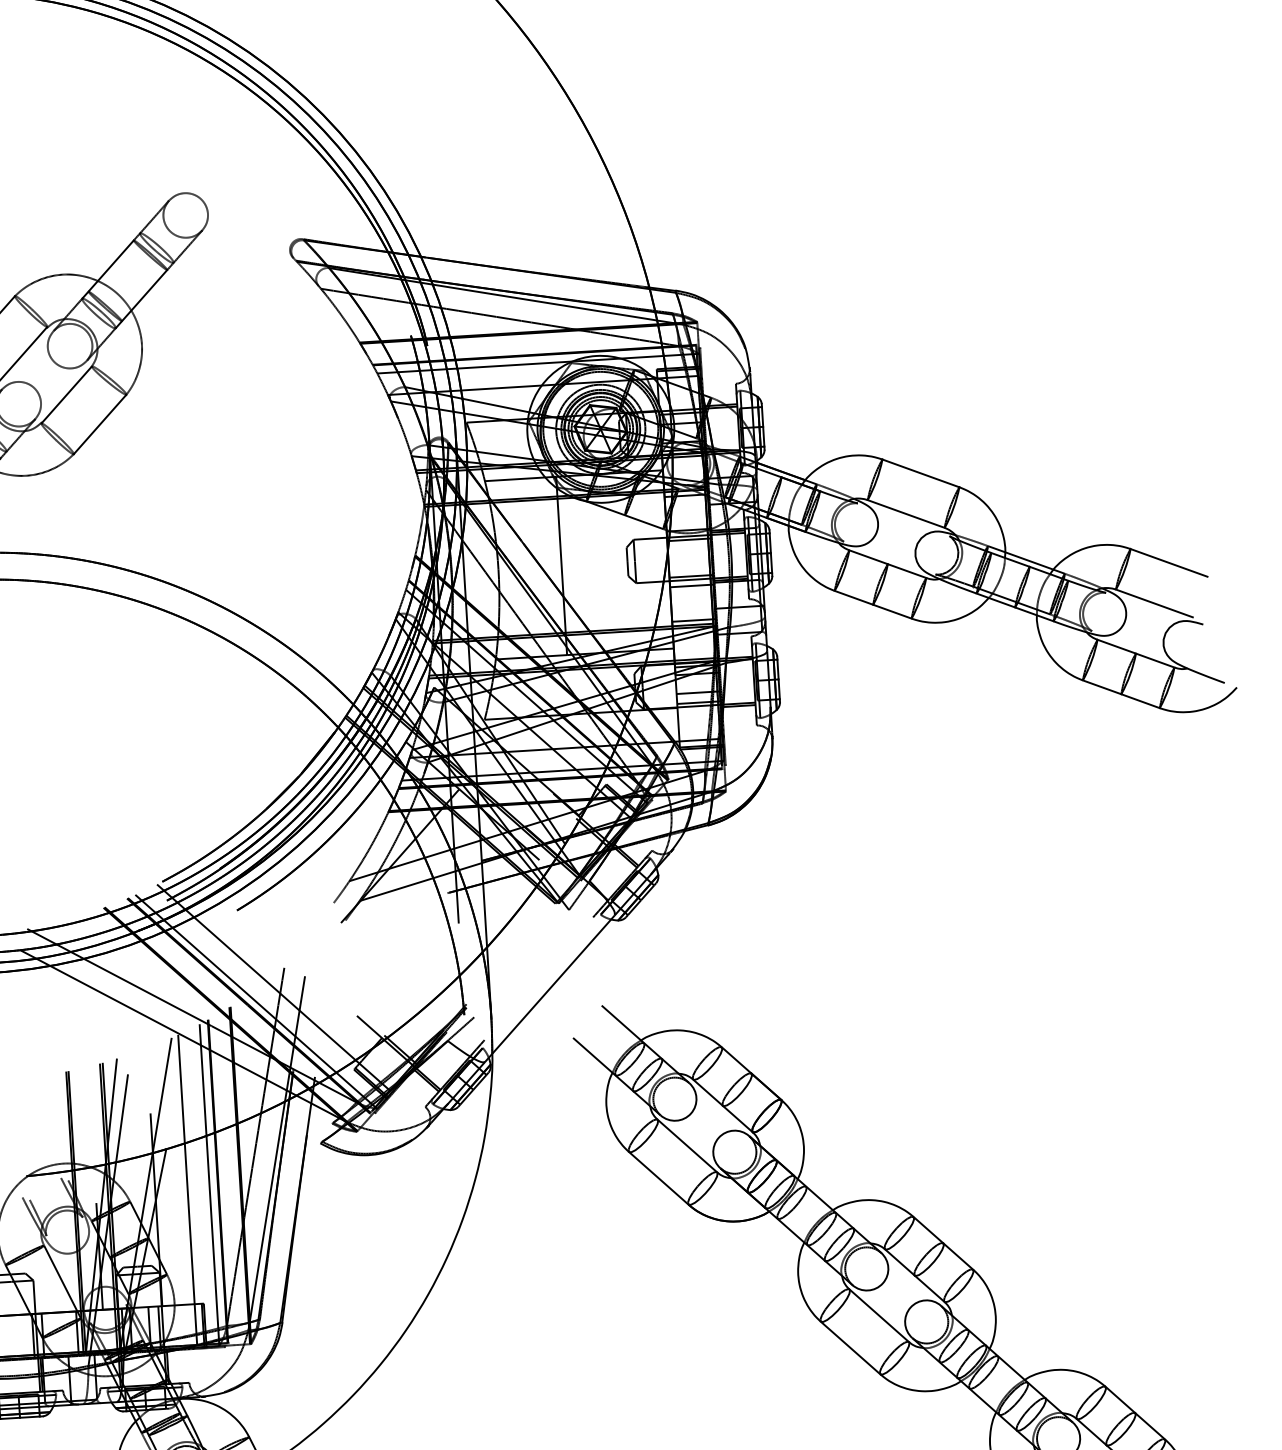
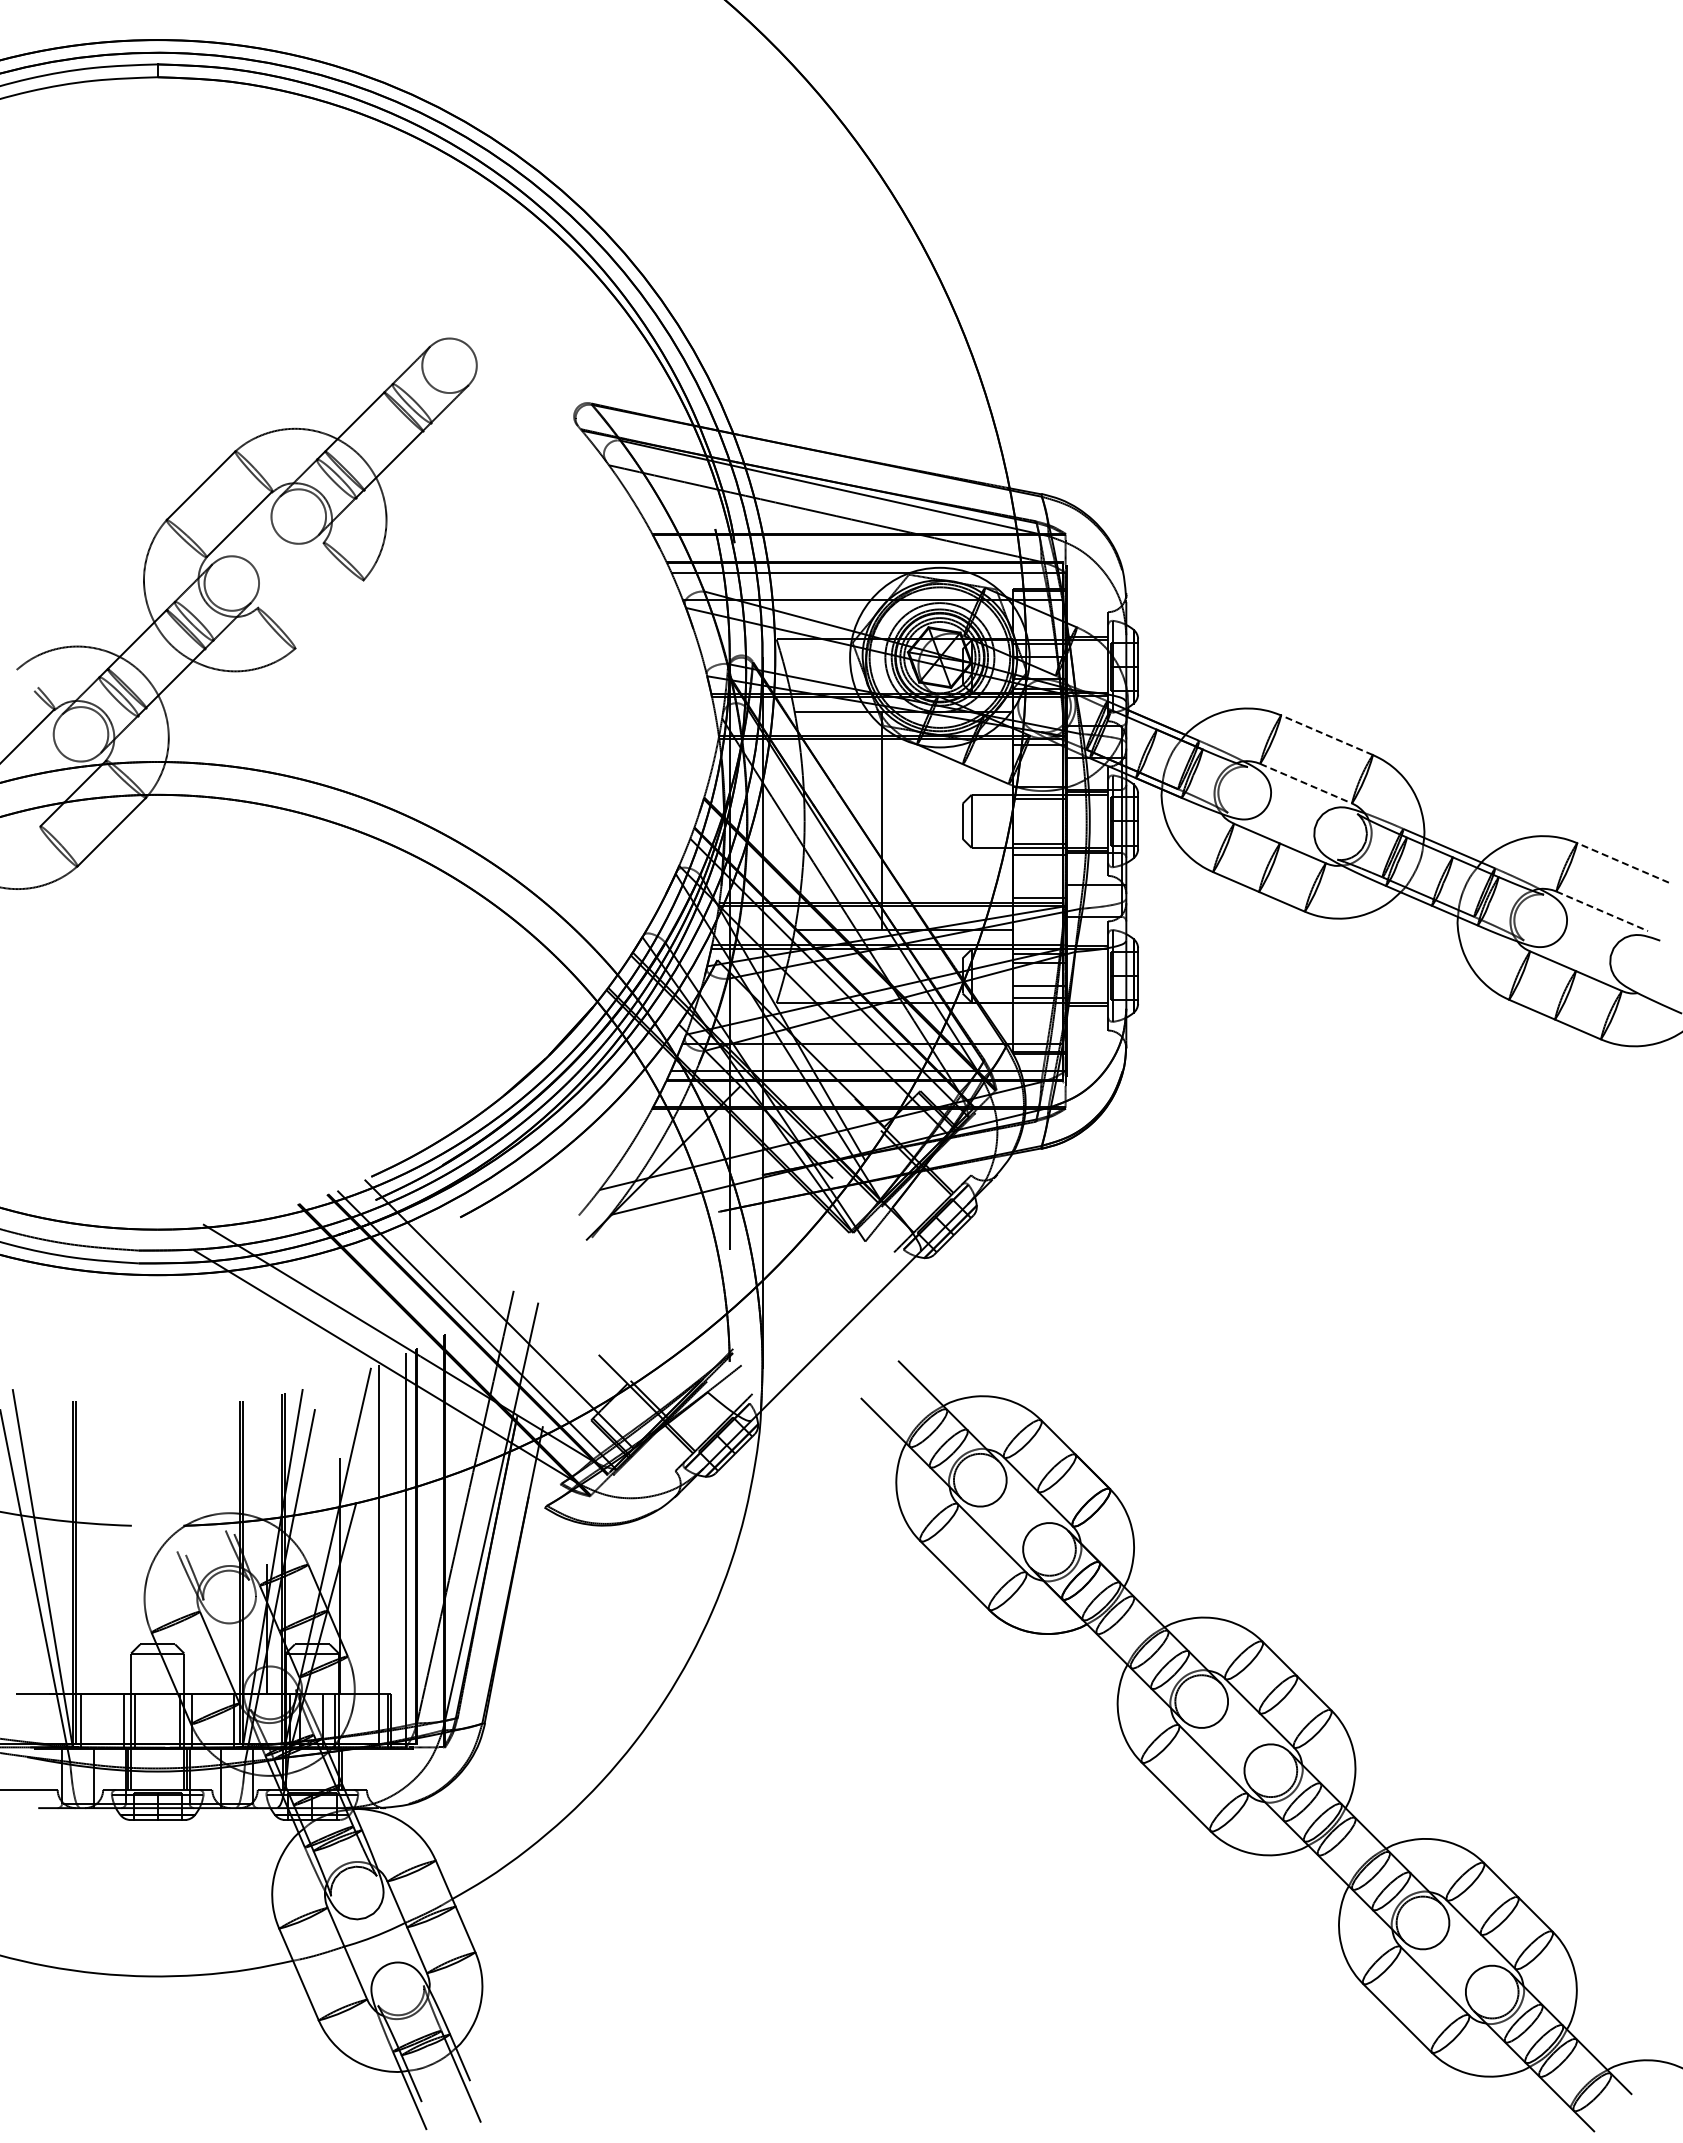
line: (66, 394) -> (290, 575), removed
line: (100, 424) -> (329, 614), removed
line: (921, 473) -> (1327, 735), solid -> dashed
line: (906, 513) -> (1306, 783), solid -> dashed
line: (1169, 562) -> (1623, 862), solid -> dashed
line: (1154, 603) -> (1602, 911), solid -> dashed

